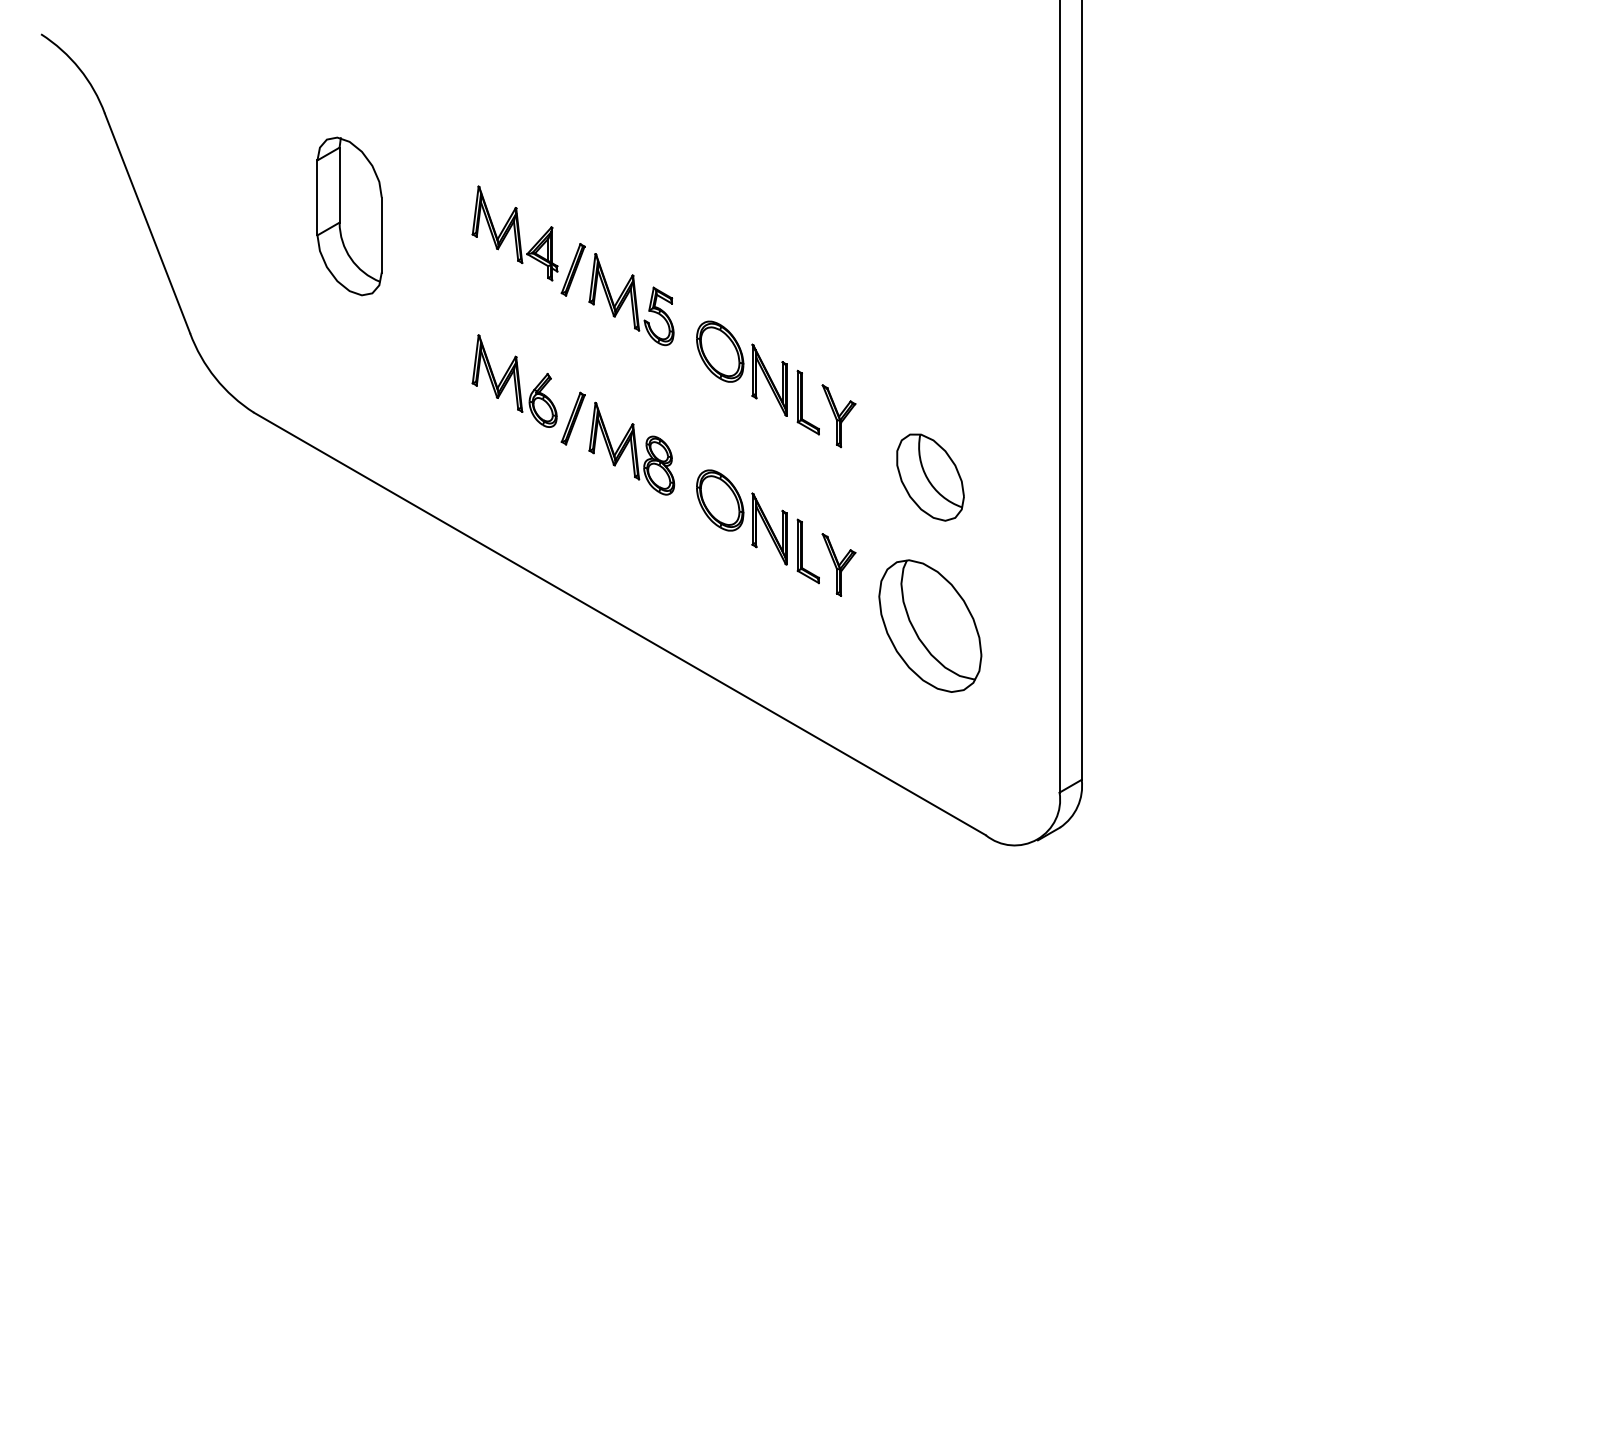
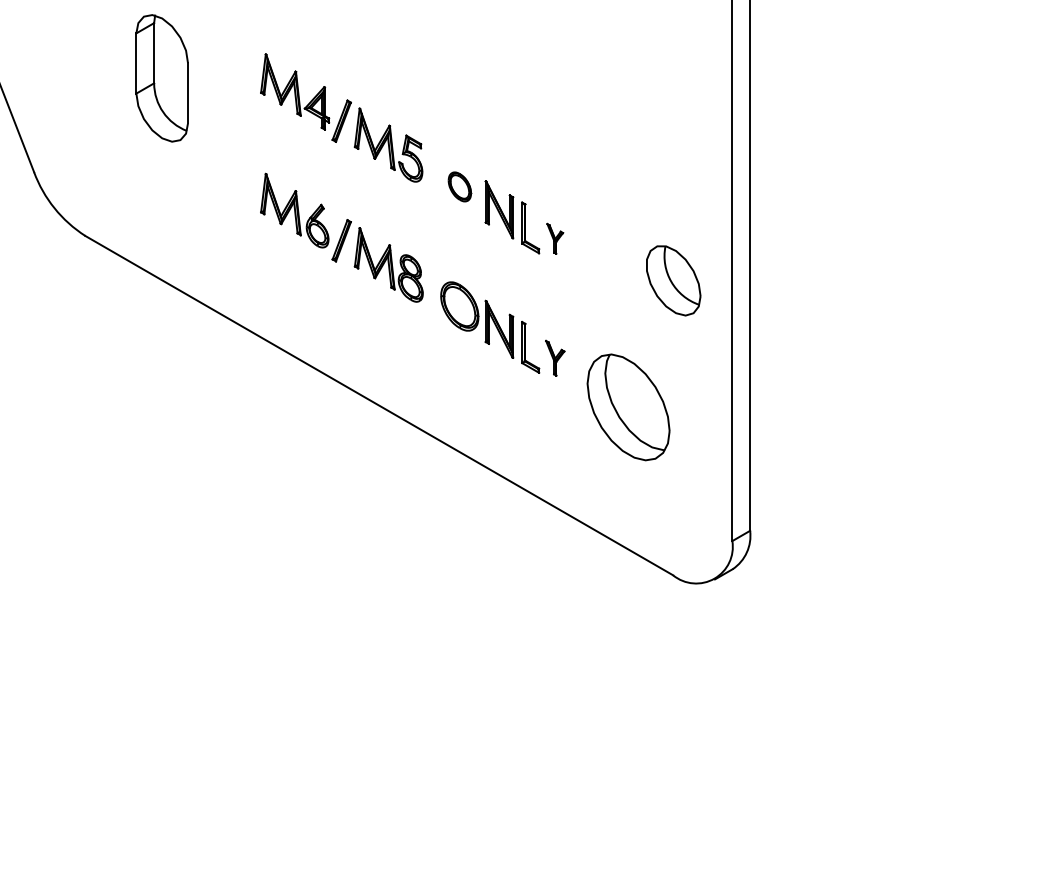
part: (720, 351) -> (460, 186), size x0.6
part: (838, 416) -> (554, 239), size x0.6
part: (930, 477) -> (673, 280), moved
part: (838, 564) -> (554, 357), size x0.7

